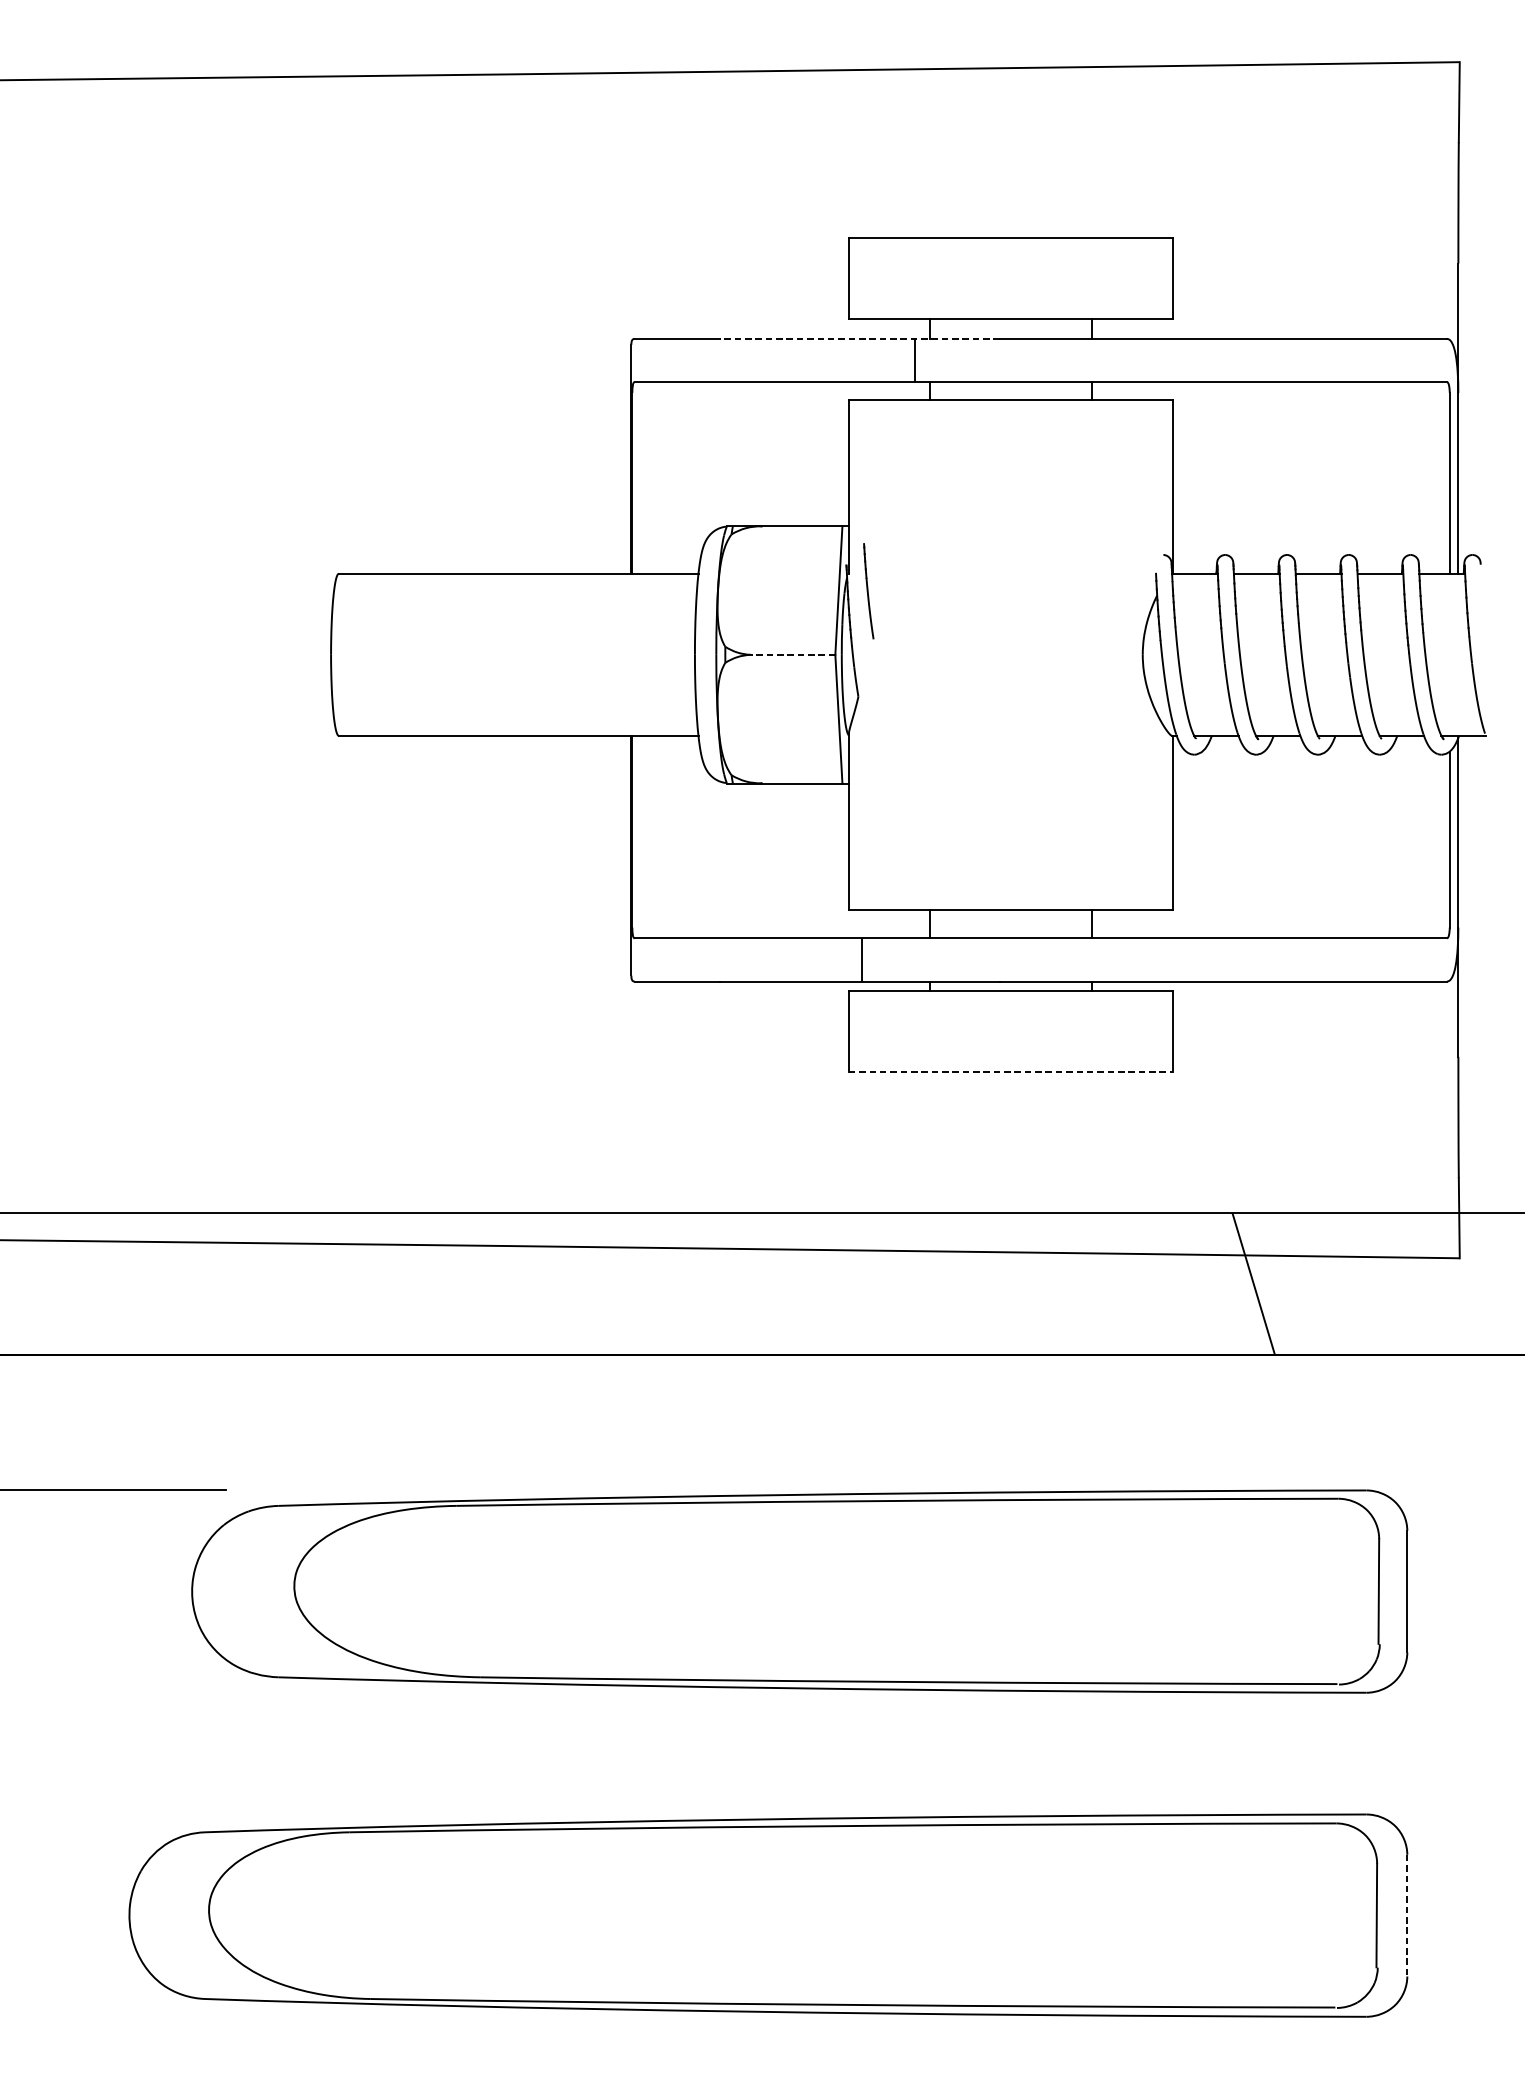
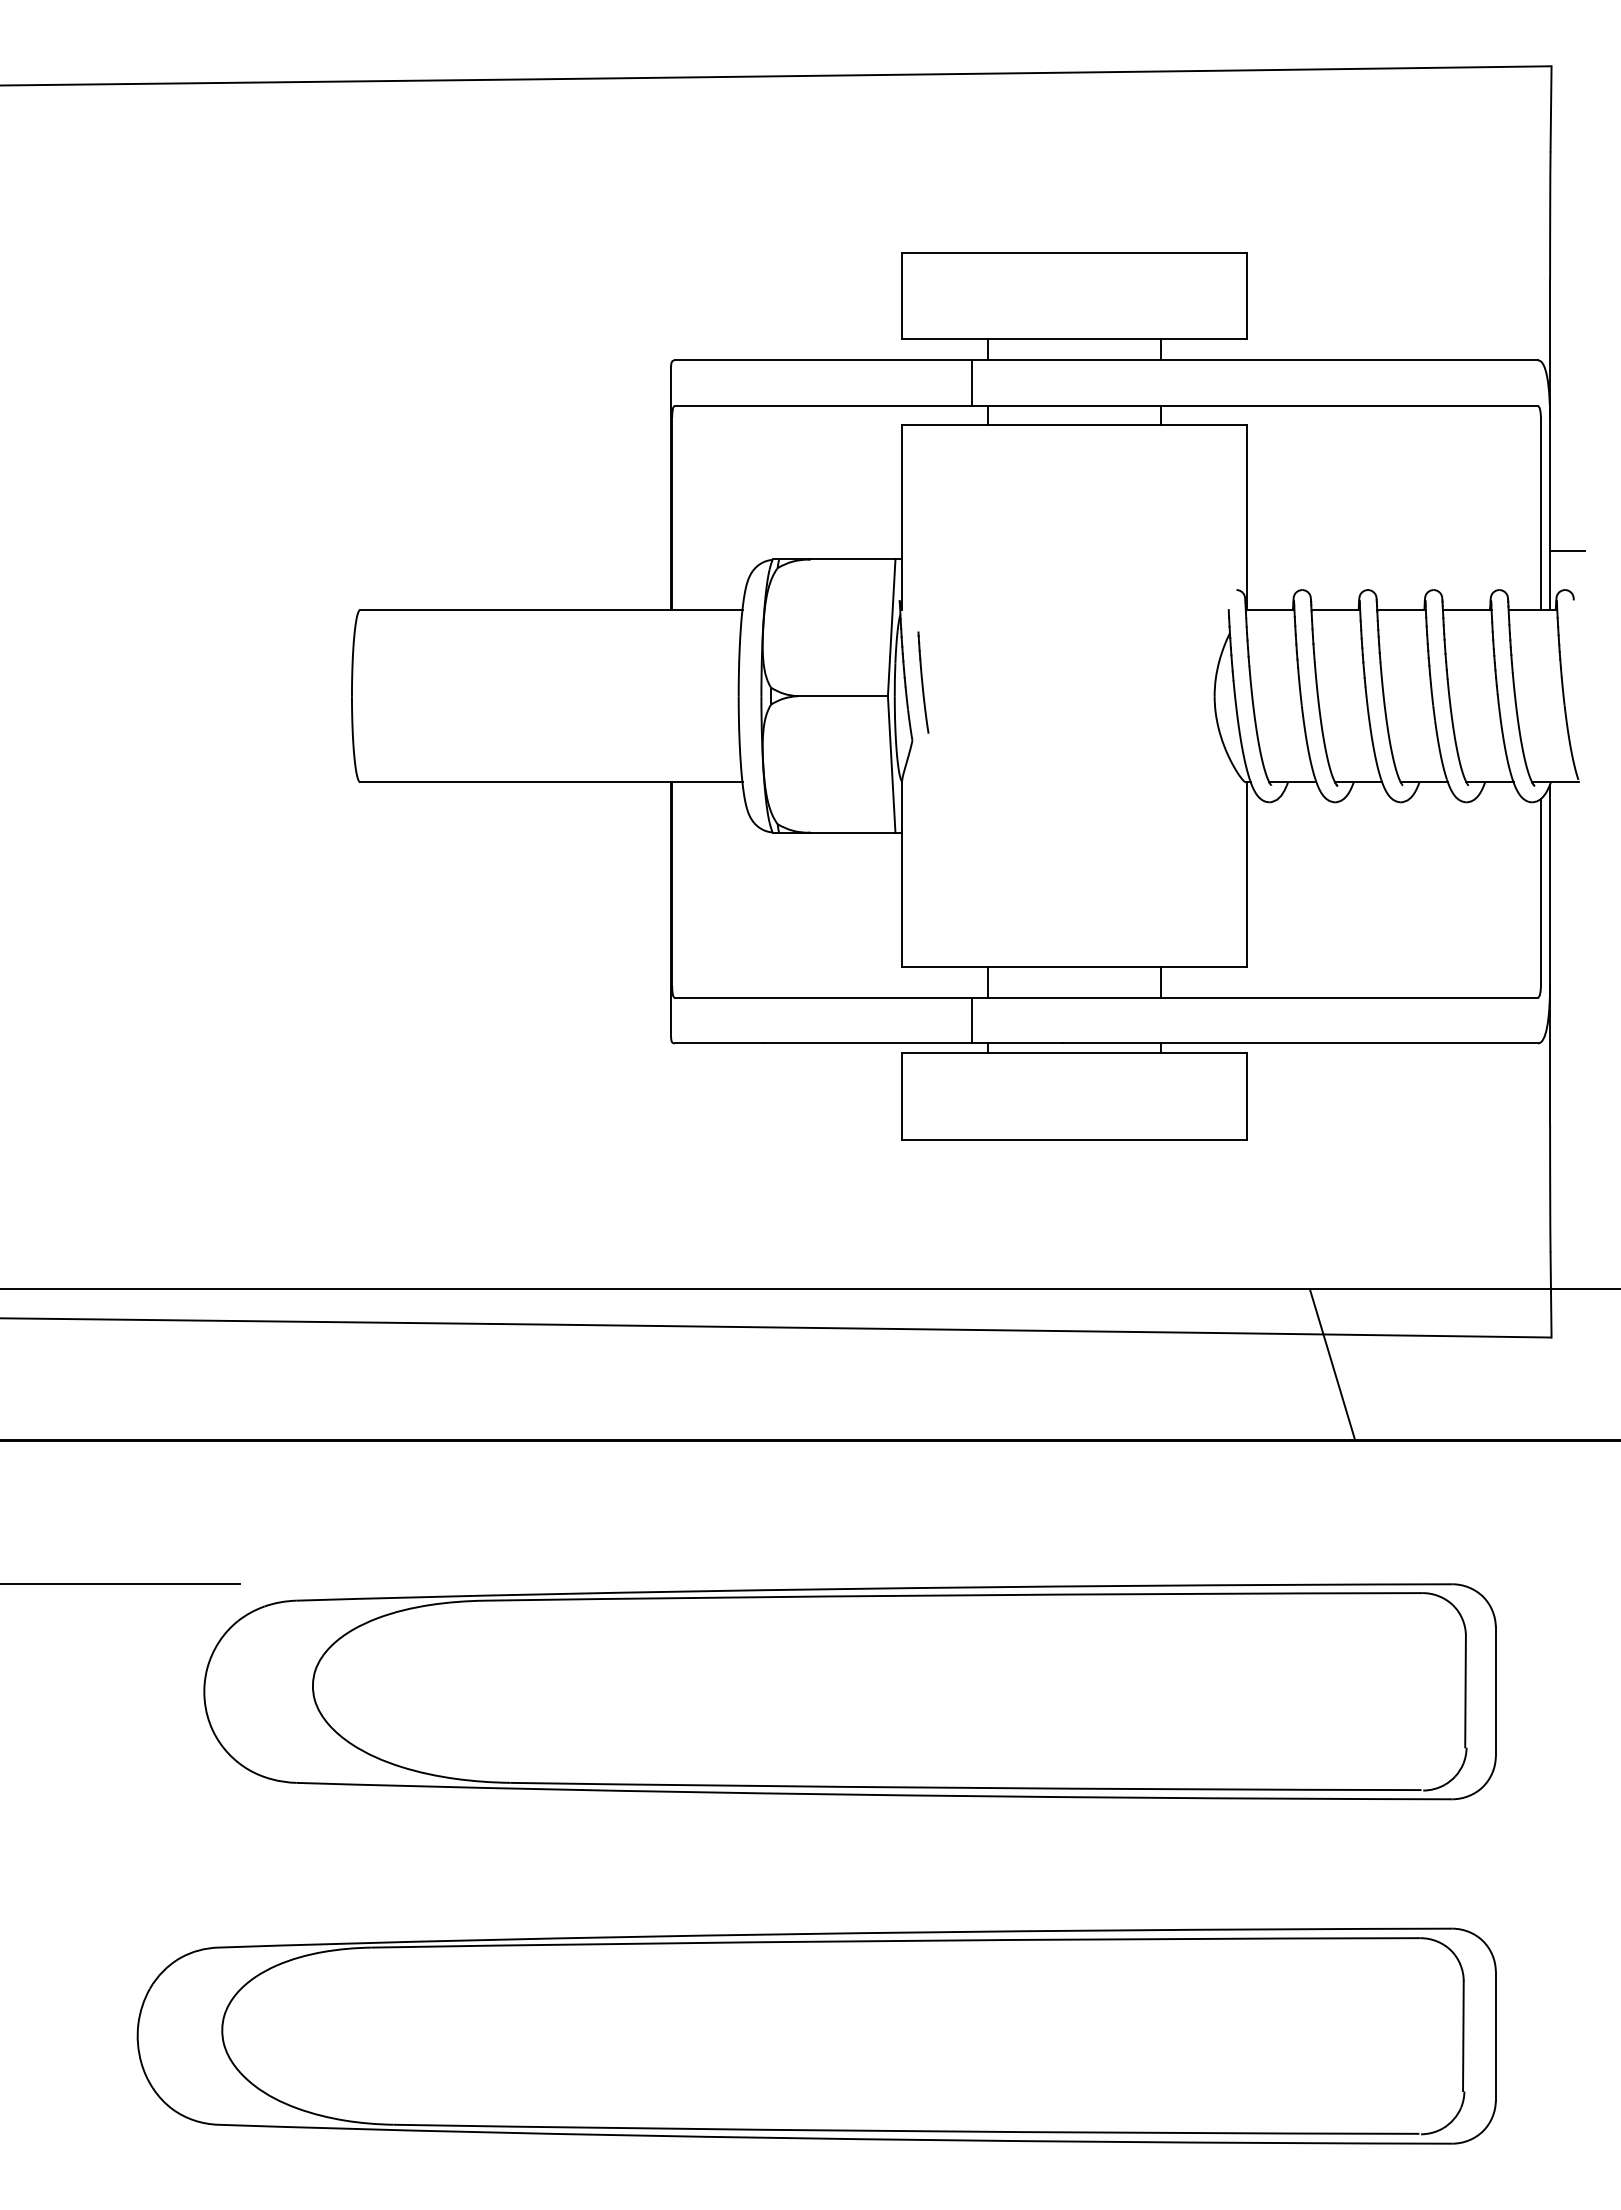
line: (860, 338) -> (914, 360), dashed -> solid
line: (1474, 517) -> (1567, 550), added
part: (868, 591) -> (923, 682), moved
line: (793, 655) -> (843, 696), dashed -> solid
line: (862, 959) -> (972, 1020), moved
line: (1010, 1071) -> (1074, 1139), dashed -> solid
line: (1407, 1915) -> (1495, 2036), dashed -> solid

